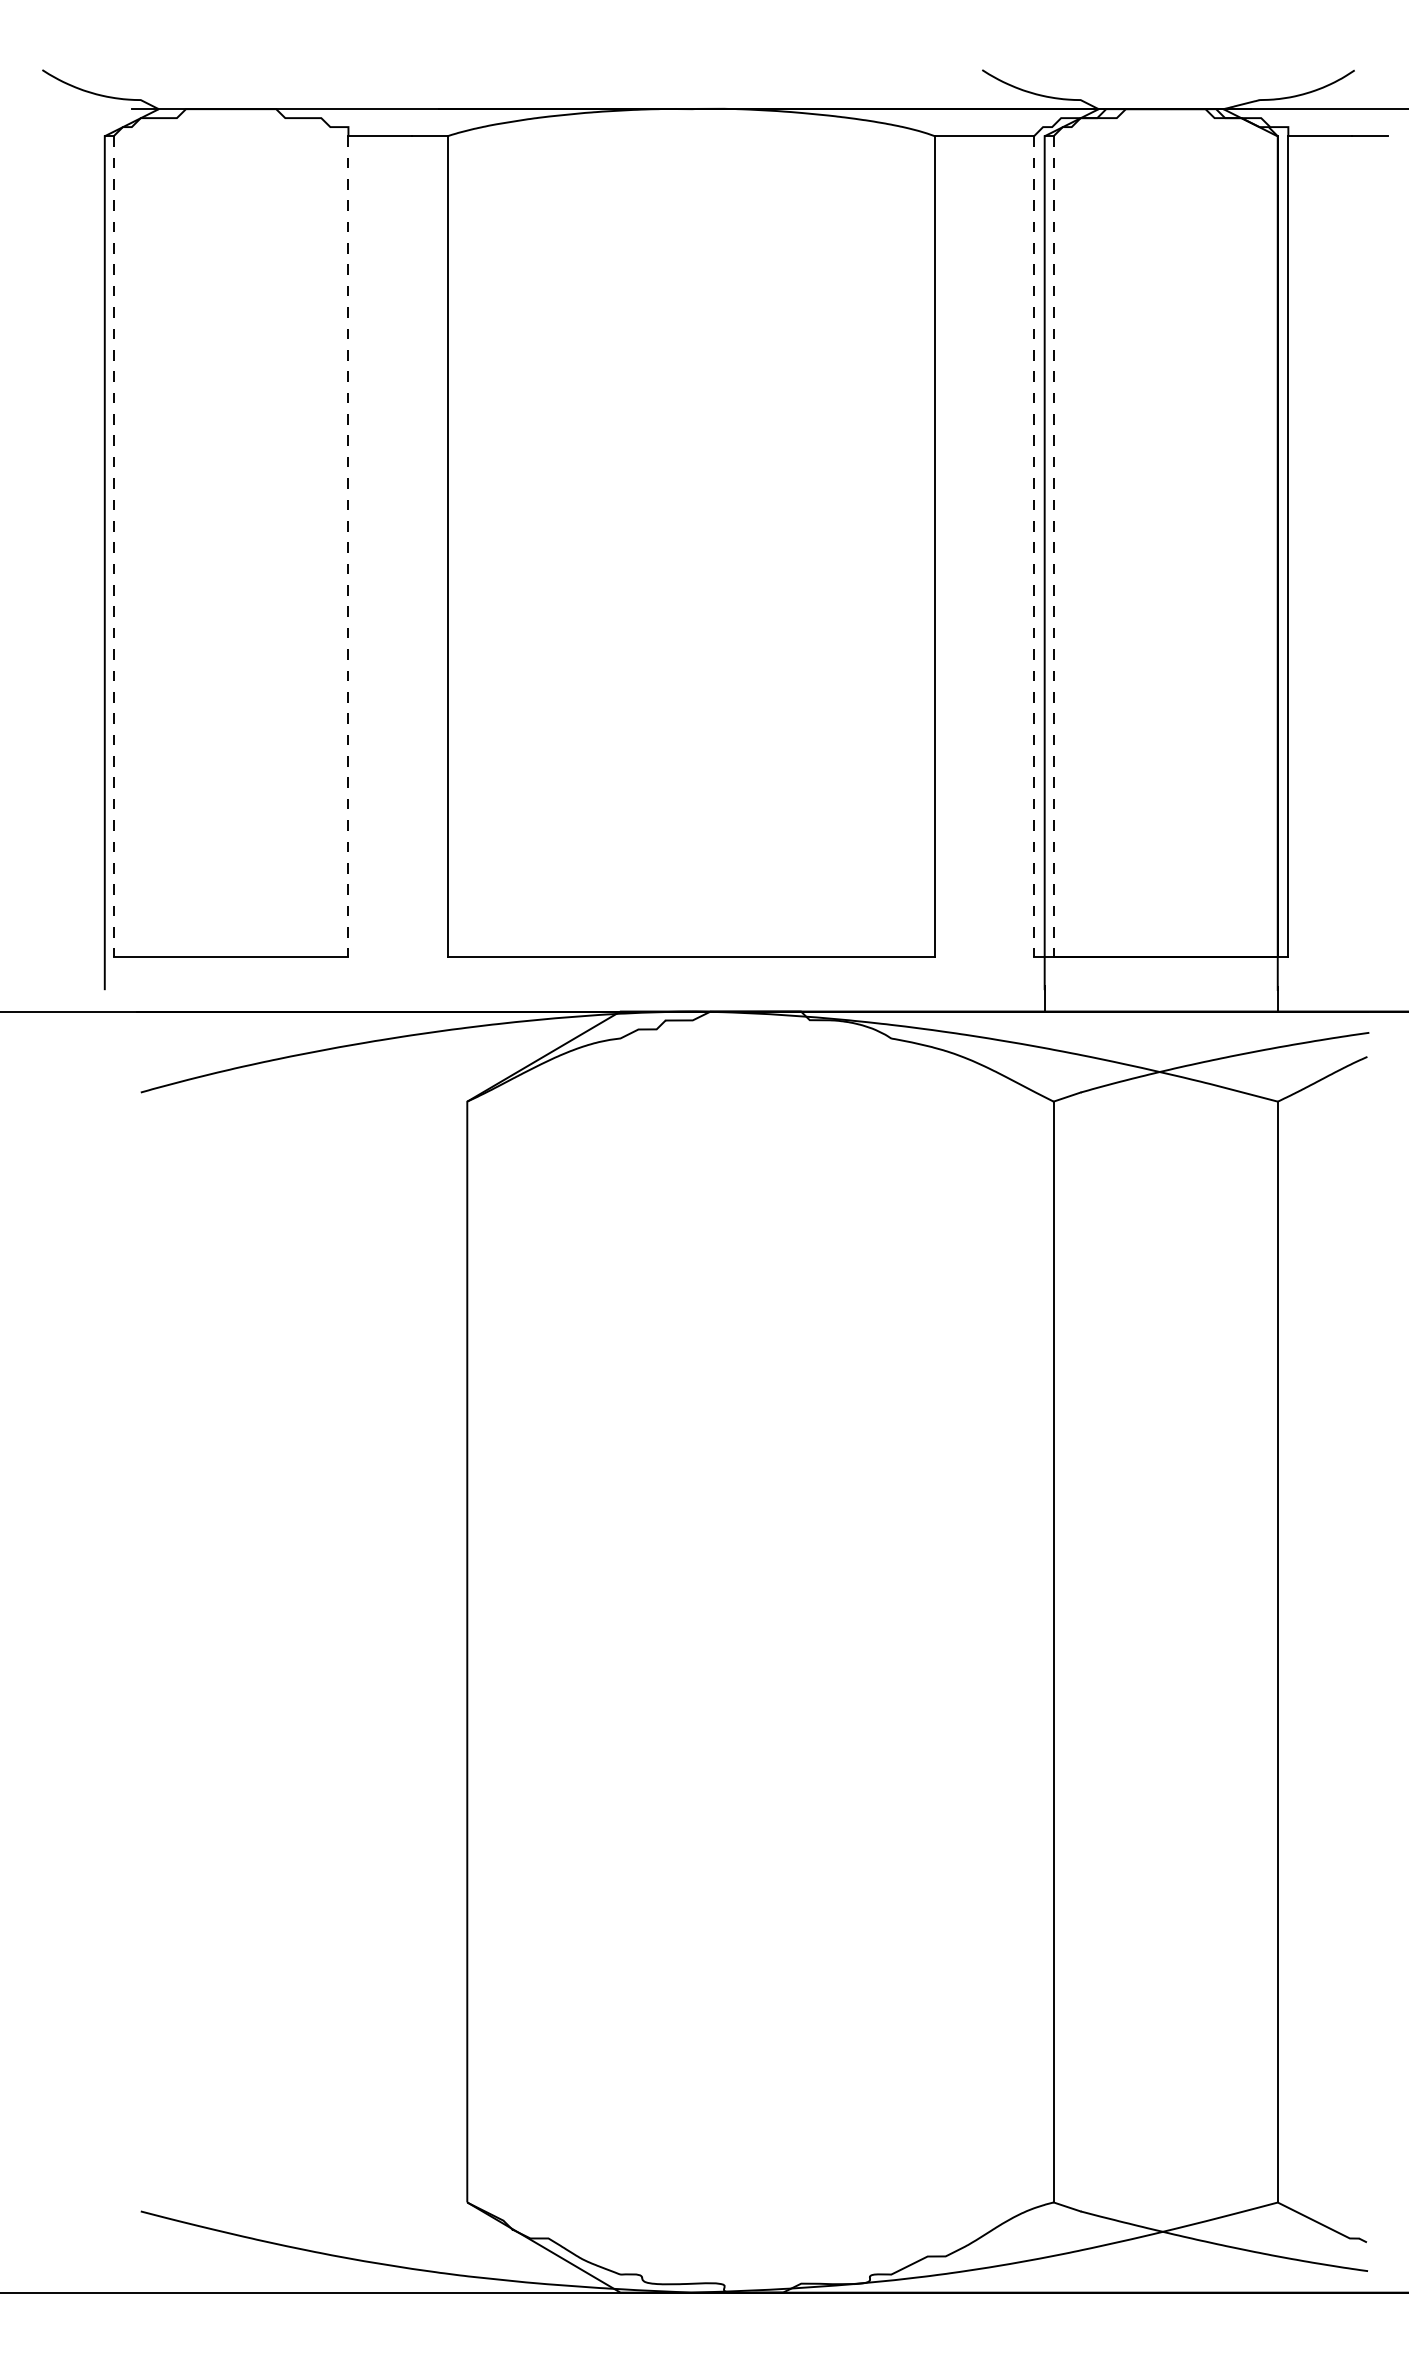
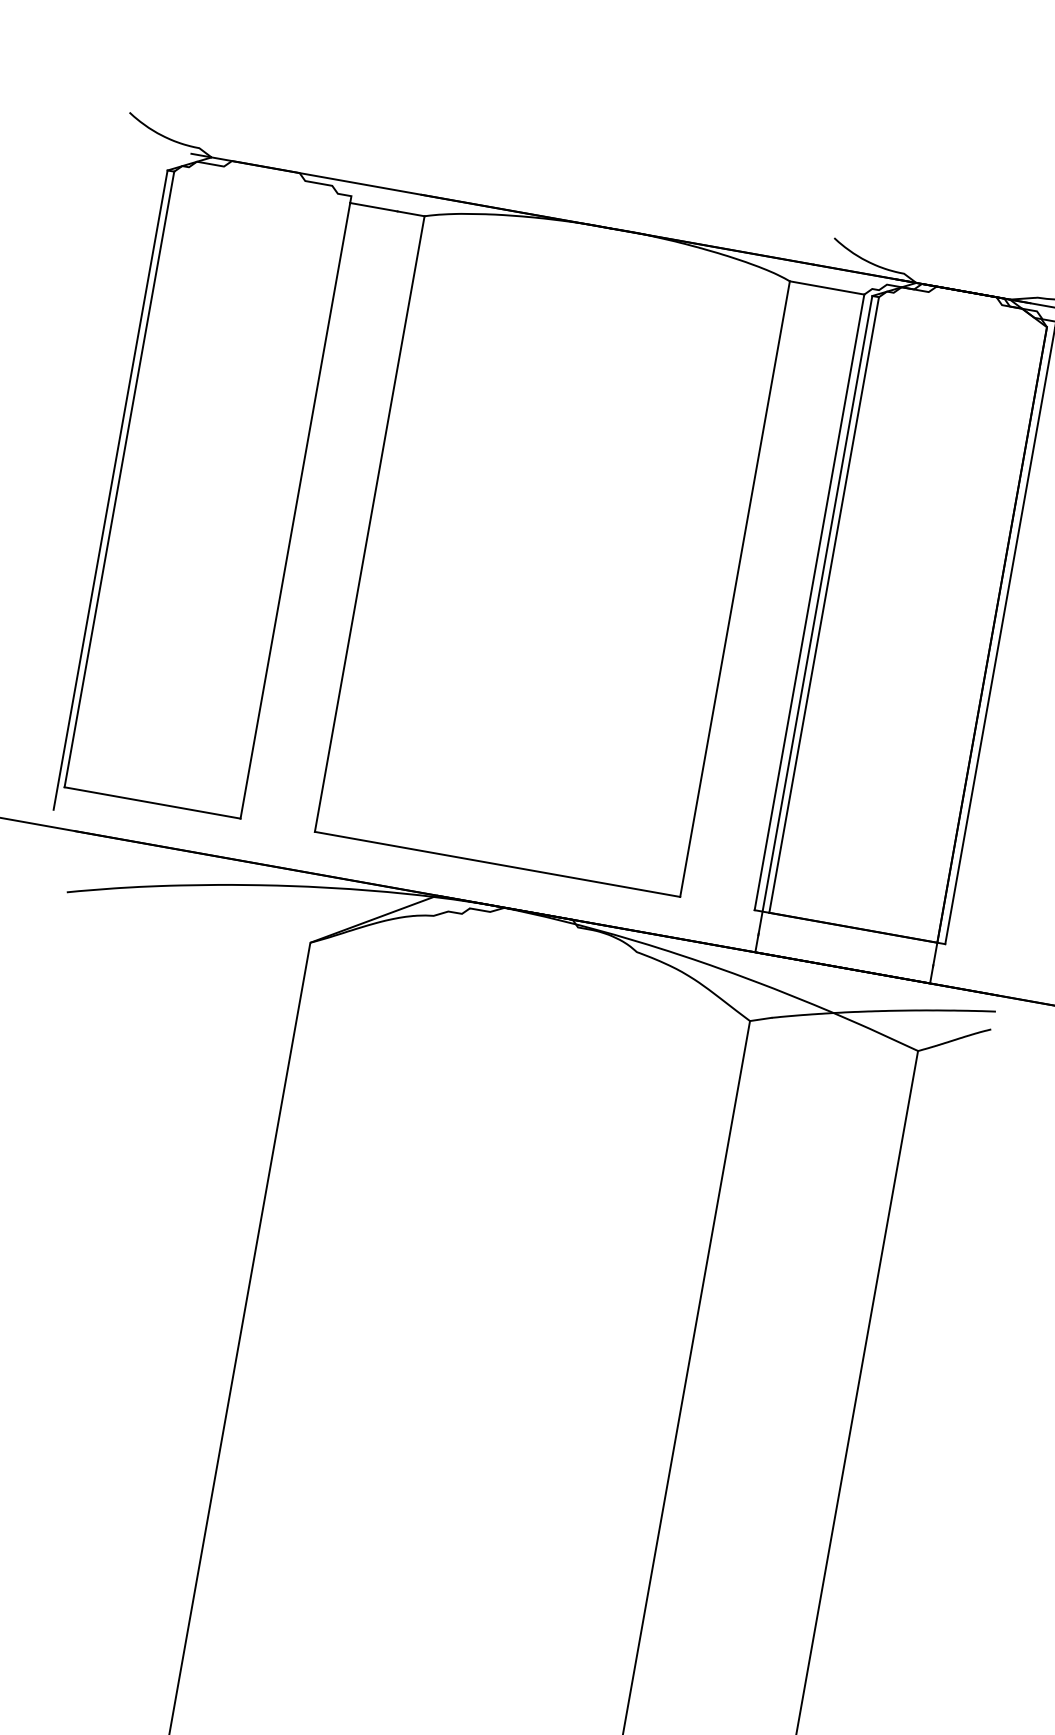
line: (113, 546) -> (119, 479), dashed -> solid
line: (348, 546) -> (295, 510), dashed -> solid
line: (1034, 546) -> (809, 602), dashed -> solid
line: (1053, 546) -> (824, 604), dashed -> solid

